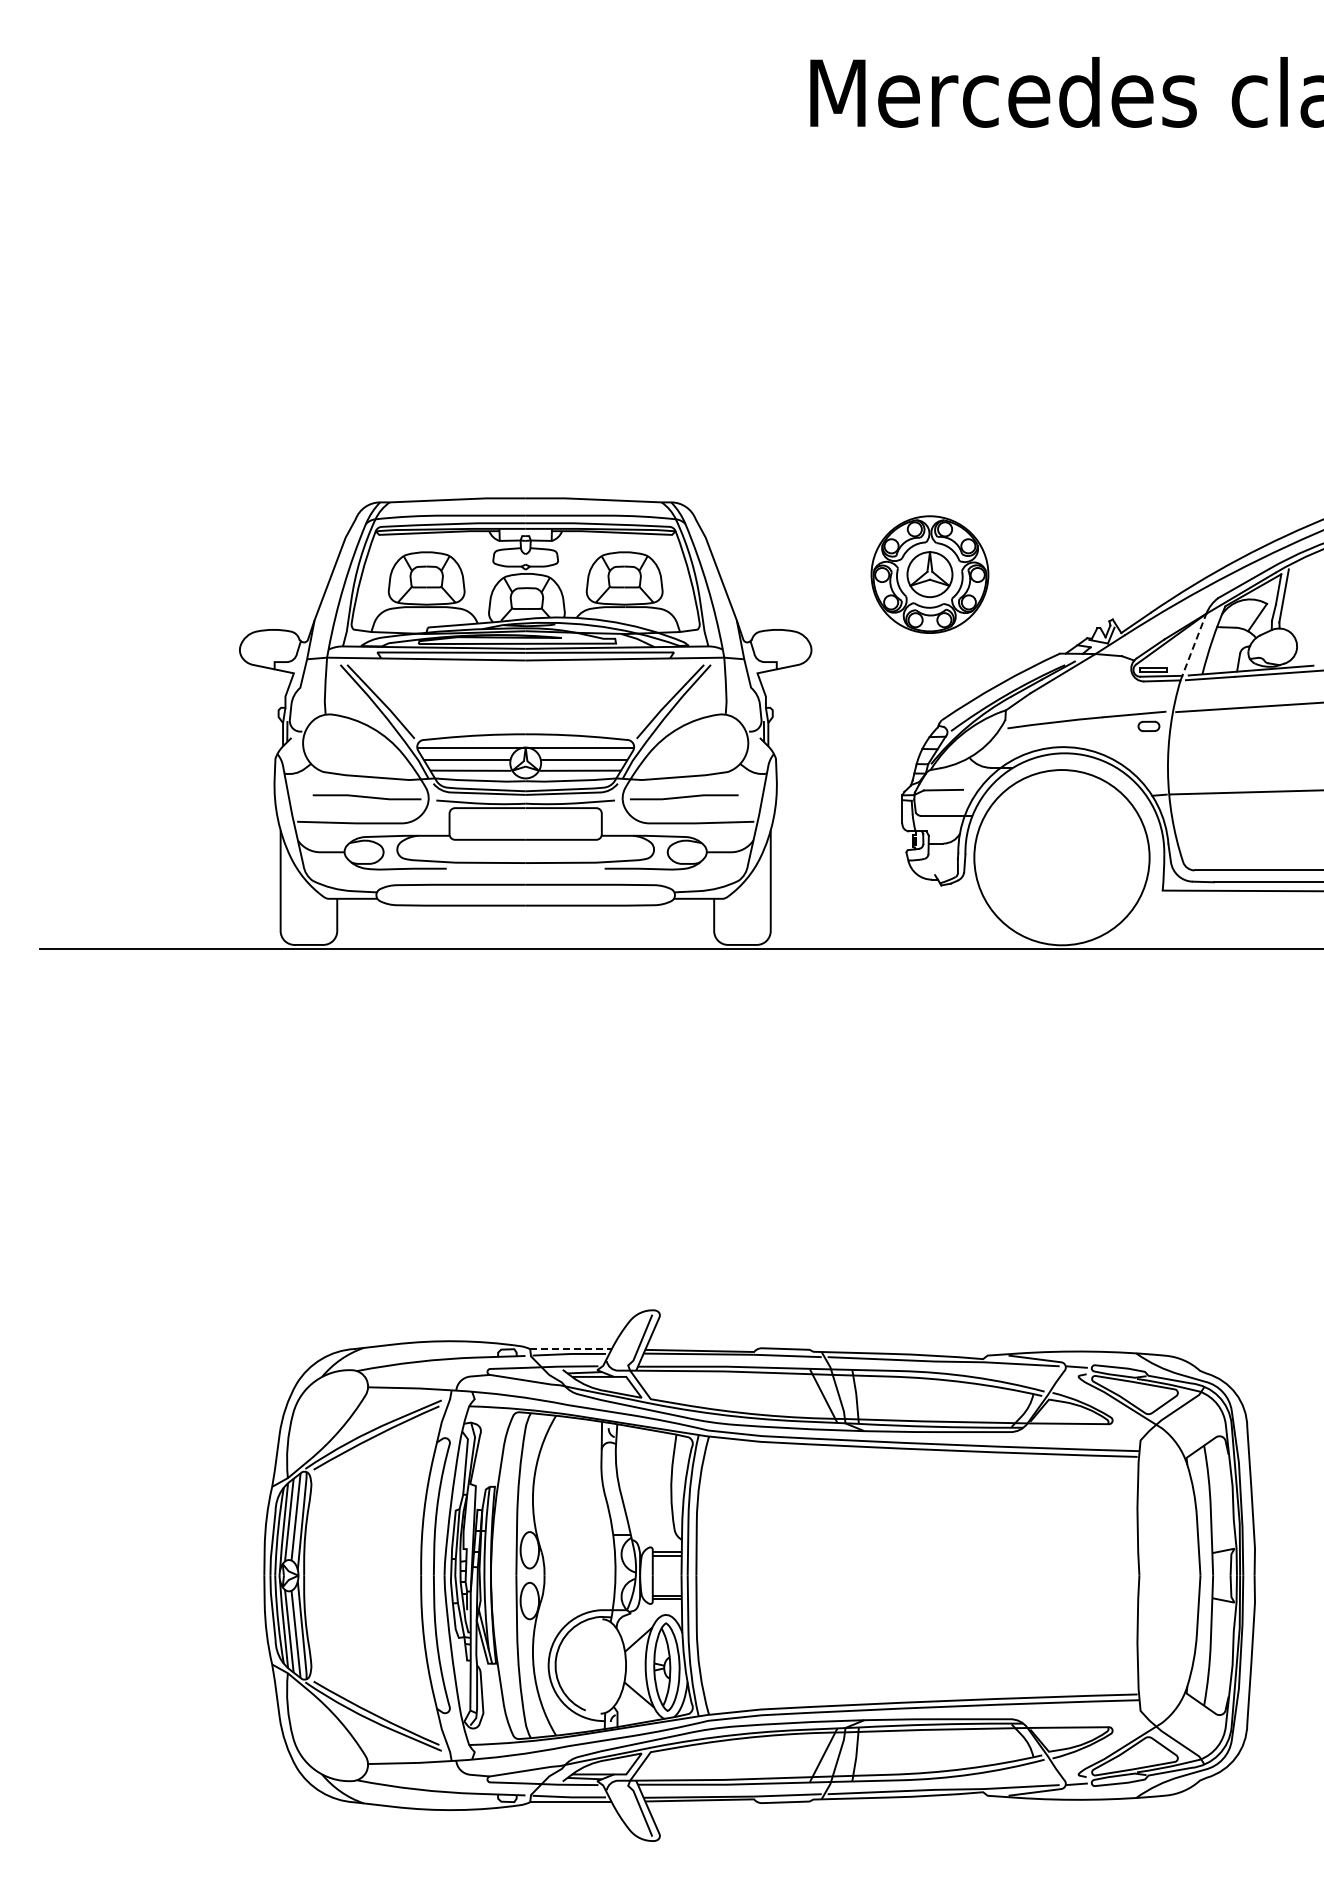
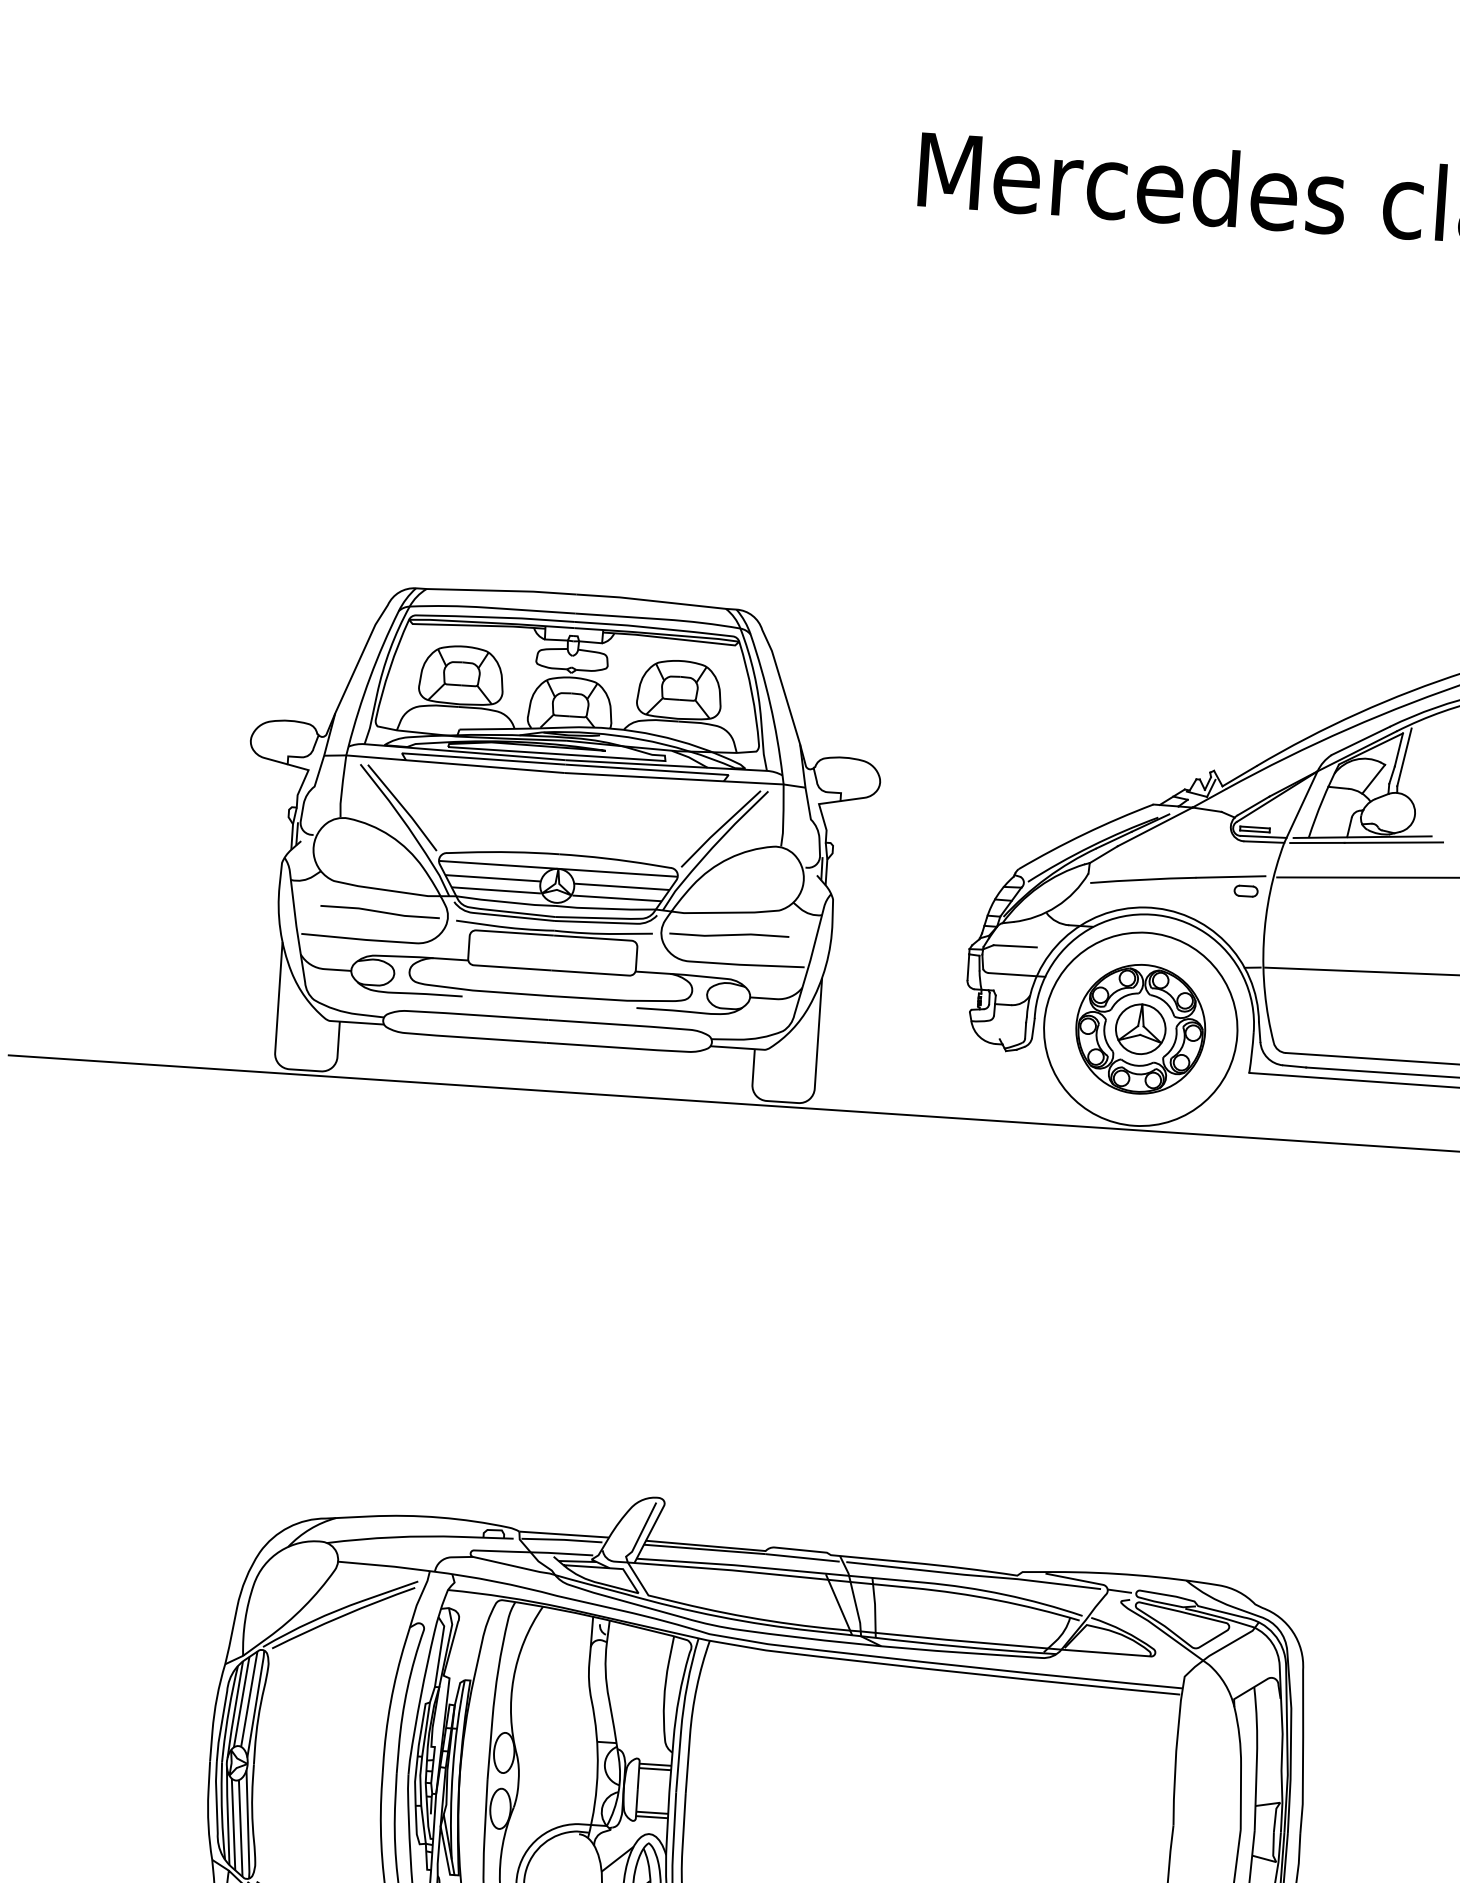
part: (929, 574) -> (1140, 1029), moved
line: (1193, 647) -> (1300, 807), dashed -> solid
line: (570, 1349) -> (563, 1534), dashed -> solid

